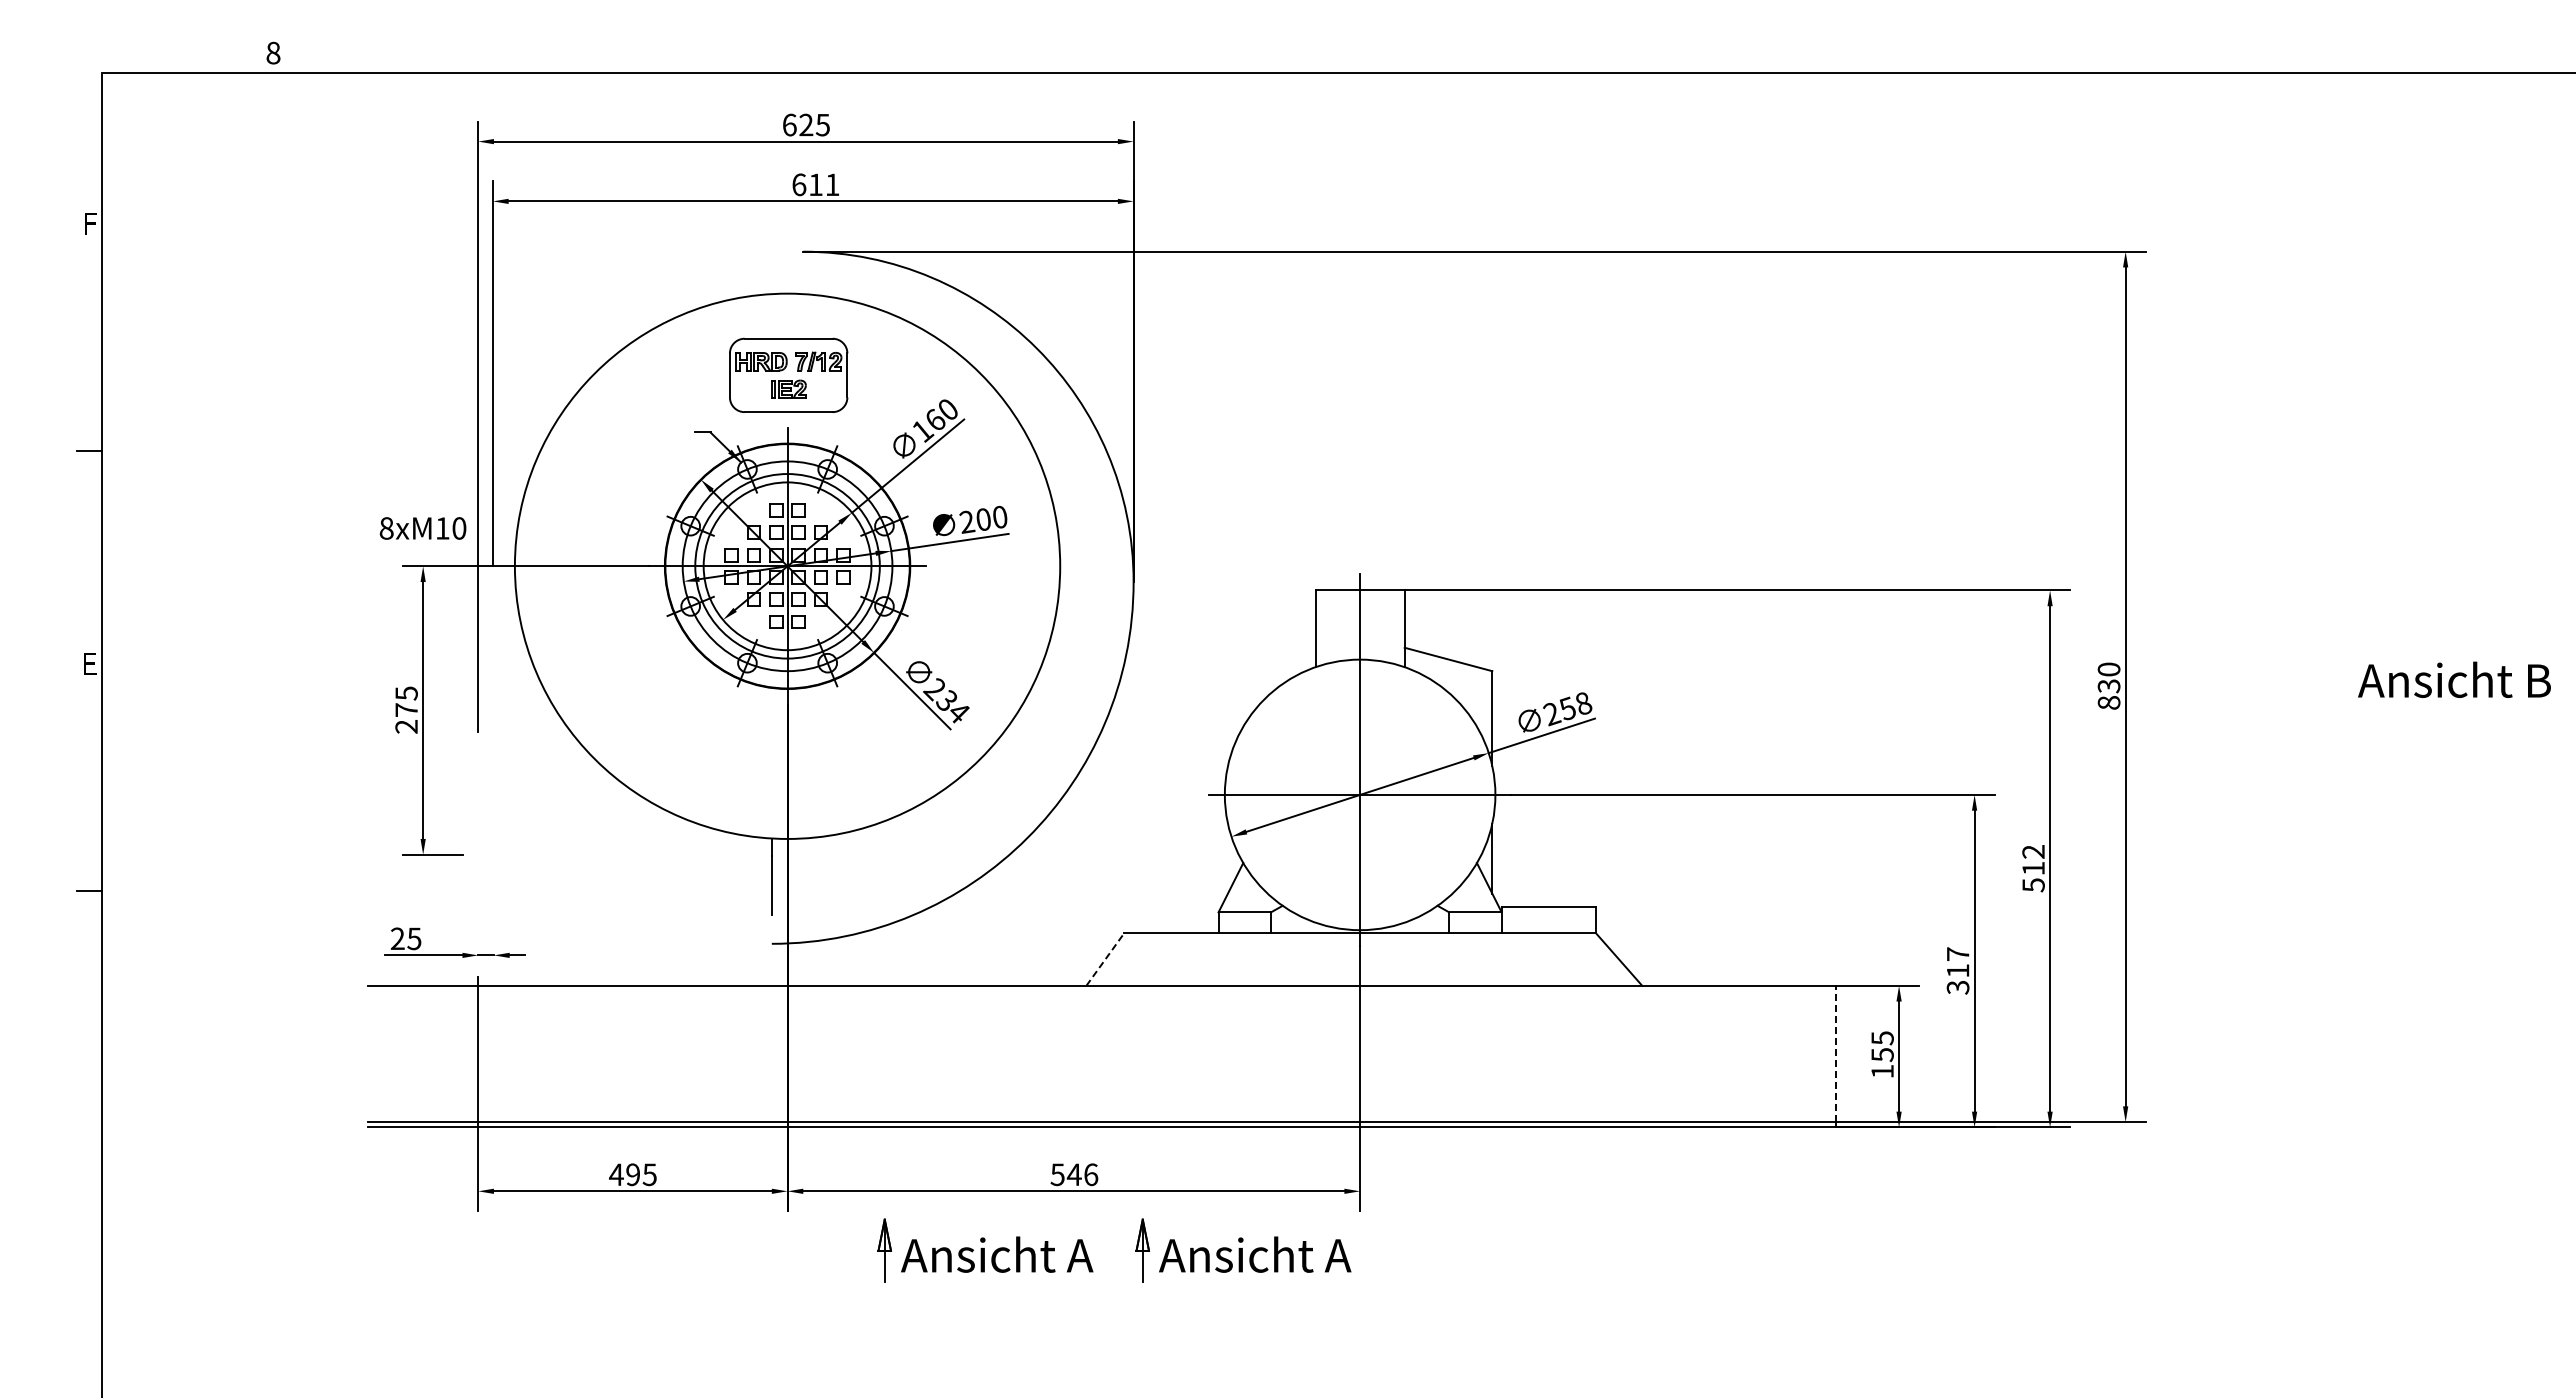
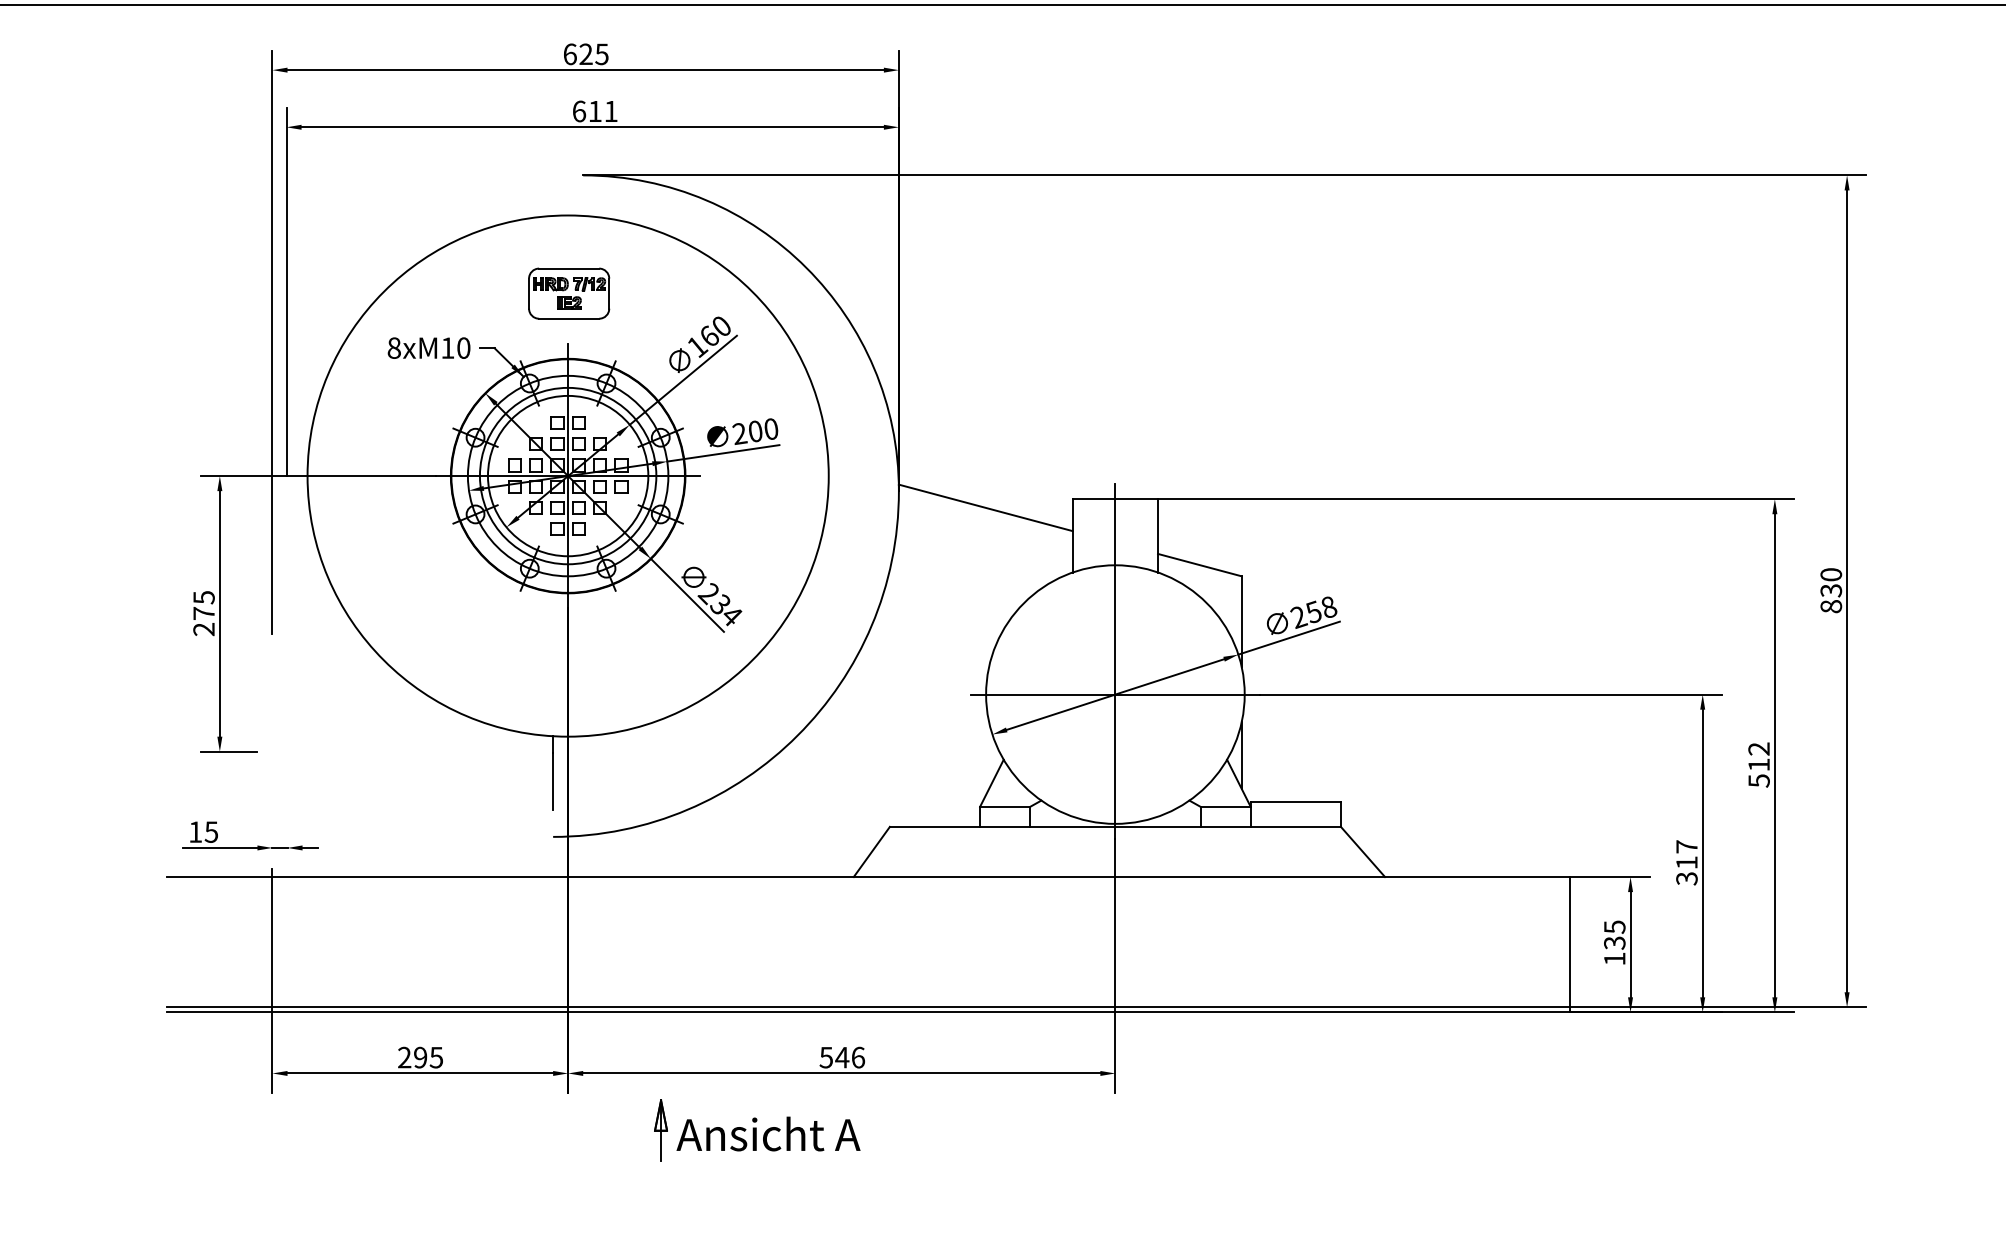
part: (788, 375) -> (569, 293), size x0.71
text: (422, 528) -> (428, 348), moved
line: (1224, 599) -> (985, 507), added
text: (397, 938) -> (195, 831), 25 -> 15
line: (1105, 959) -> (872, 851), dashed -> solid
line: (1836, 1053) -> (1570, 941), dashed -> solid
text: (1882, 1054) -> (1614, 942), 155 -> 135
text: (616, 1174) -> (404, 1057), 495 -> 295
part: (1243, 1250) -> (1003, 1130), removed

